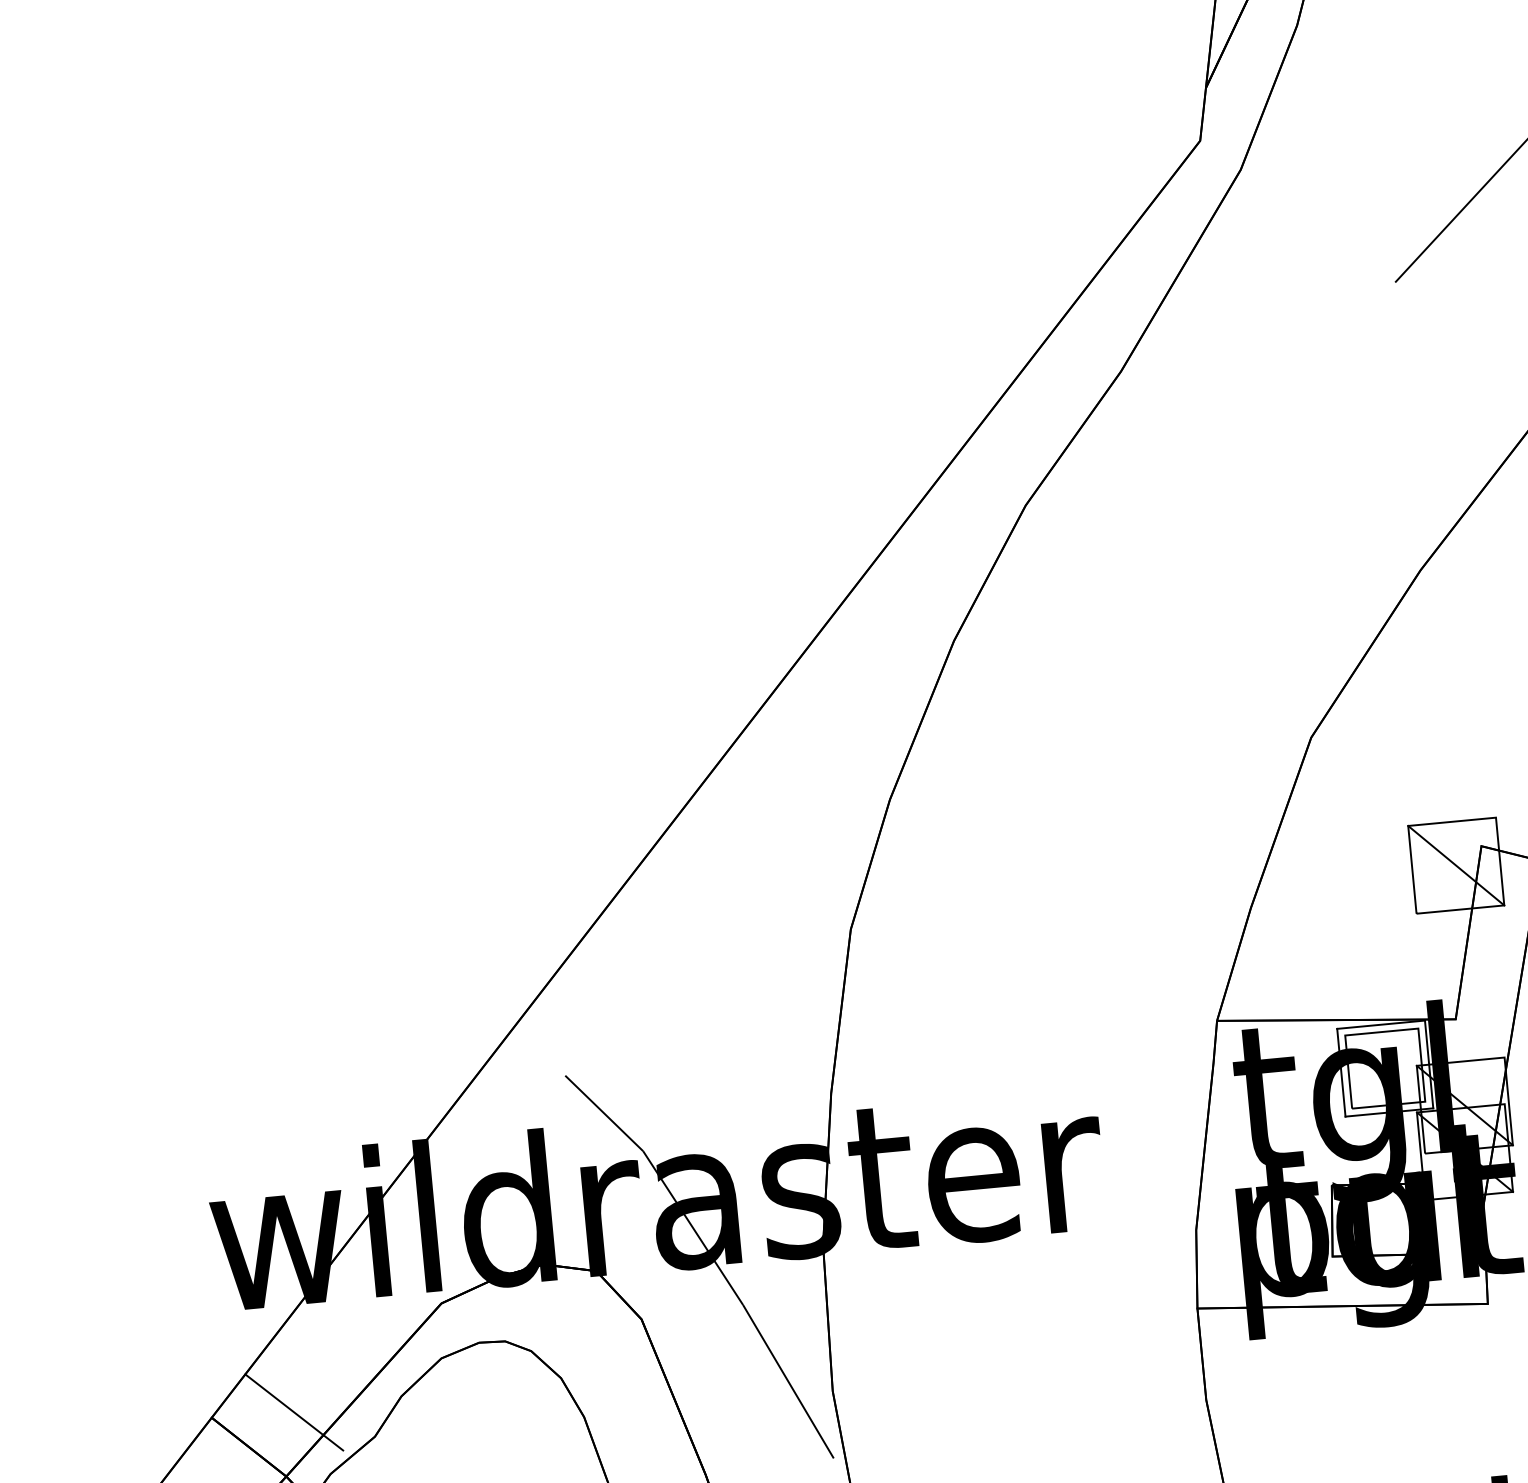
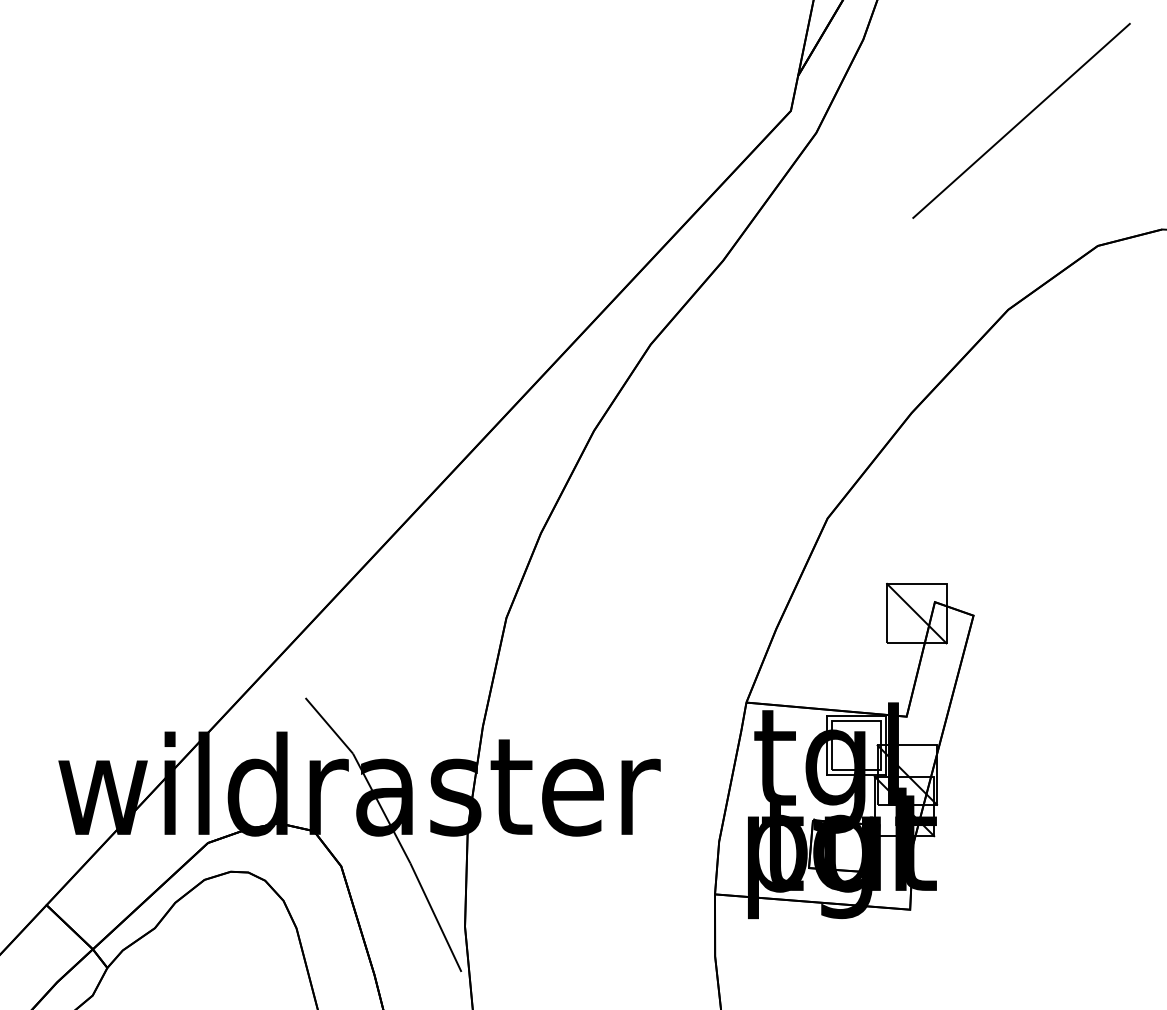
line: (293, 1412) -> (101, 906), removed

